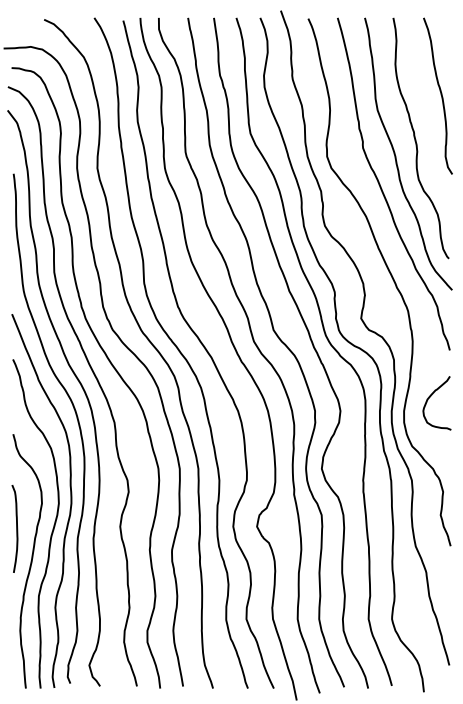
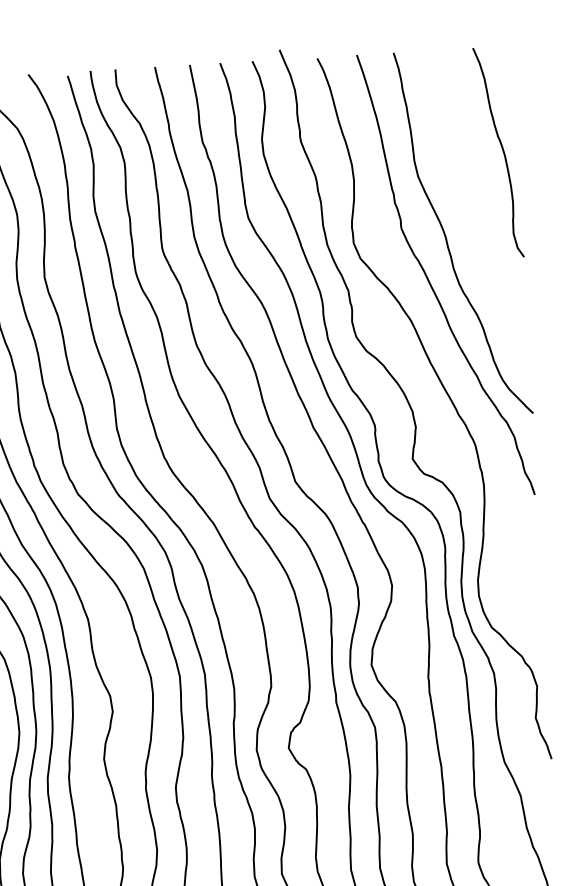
curve: (416, 139) -> (472, 212), removed
curve: (430, 397) -> (512, 560), removed

